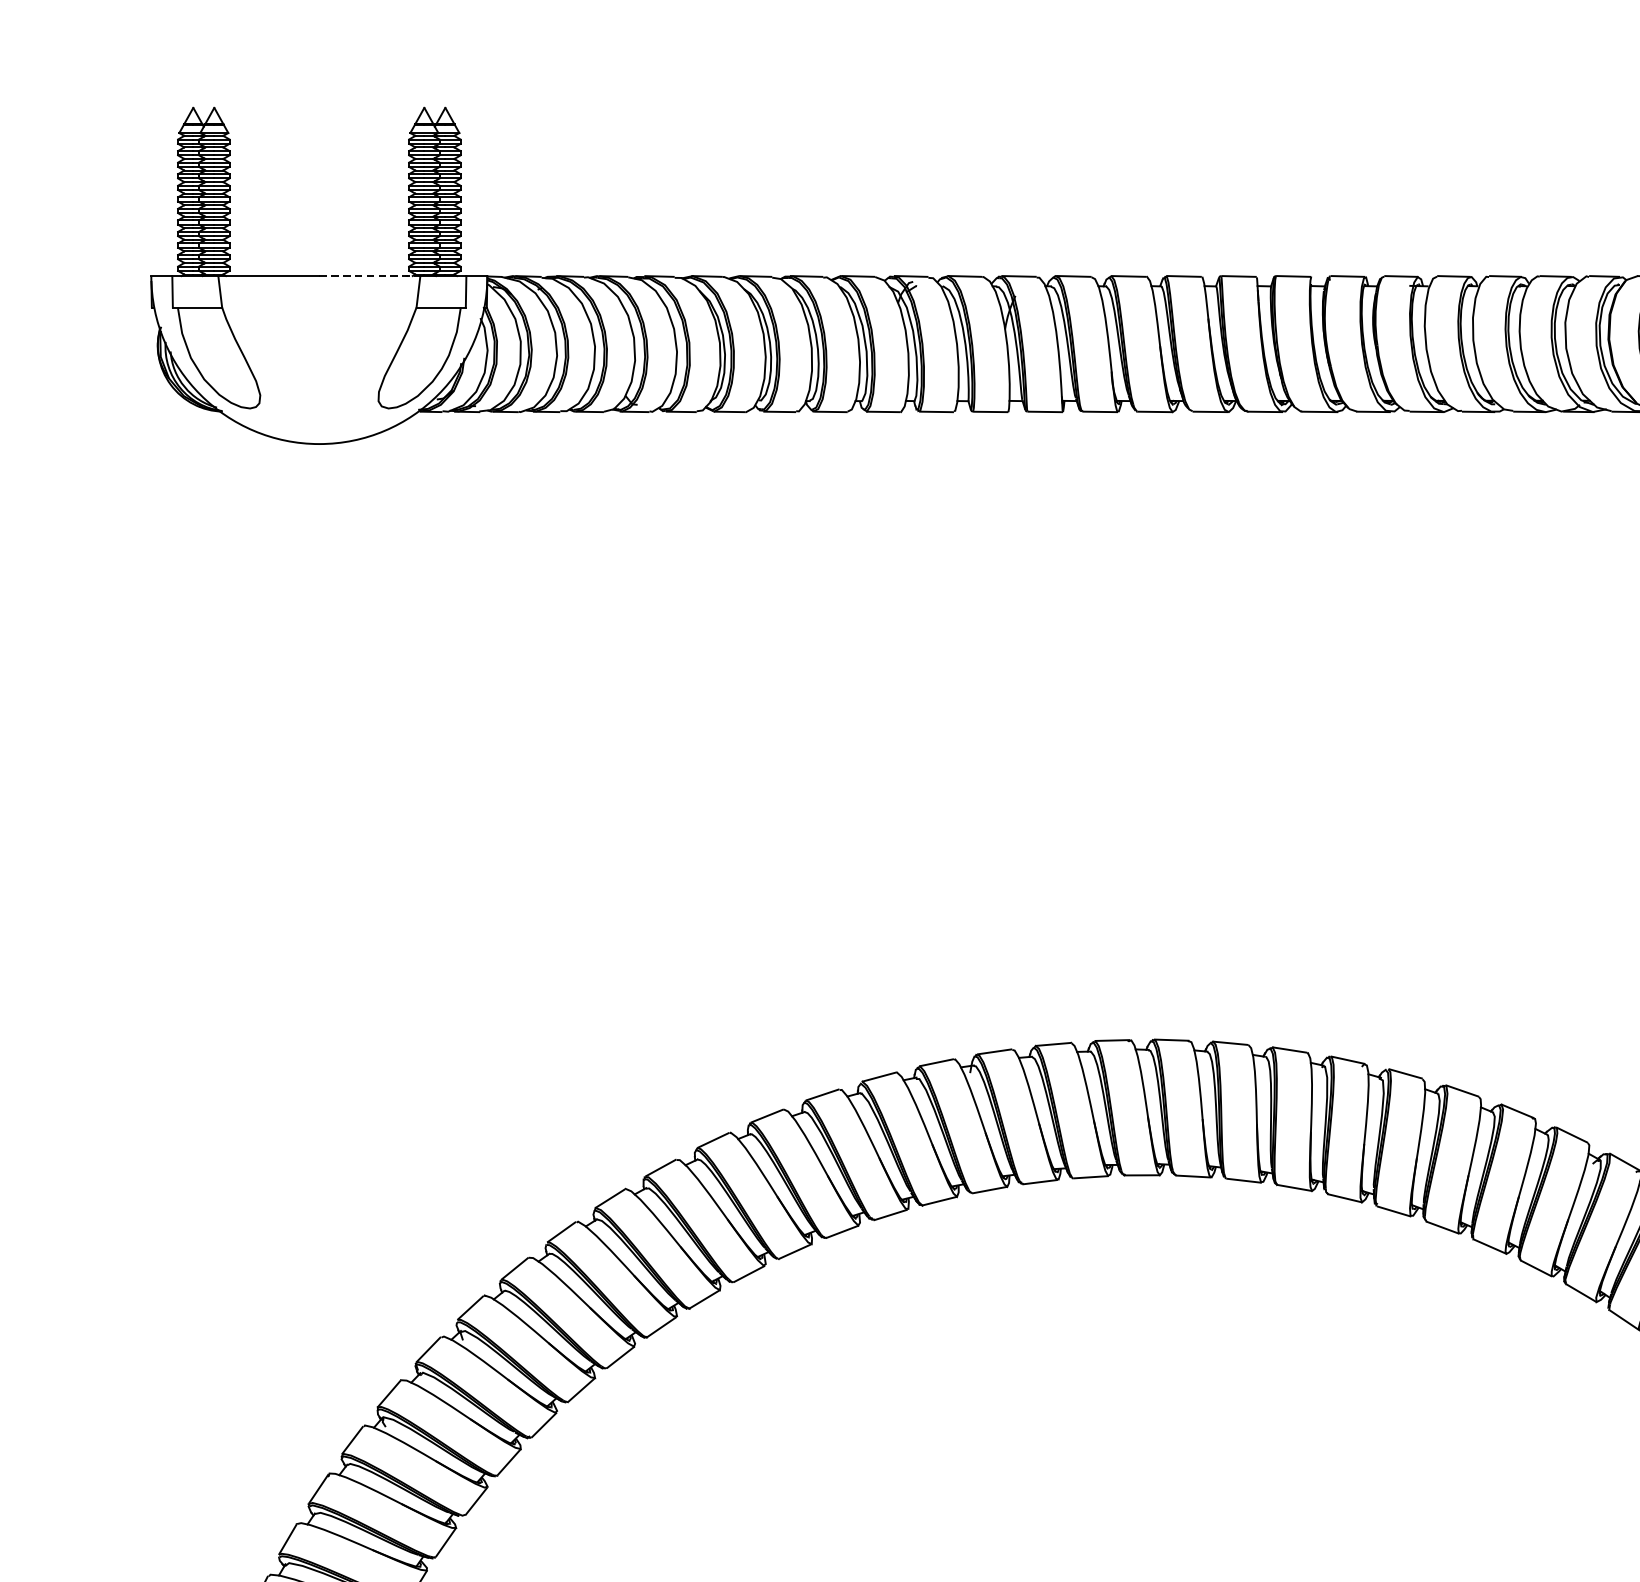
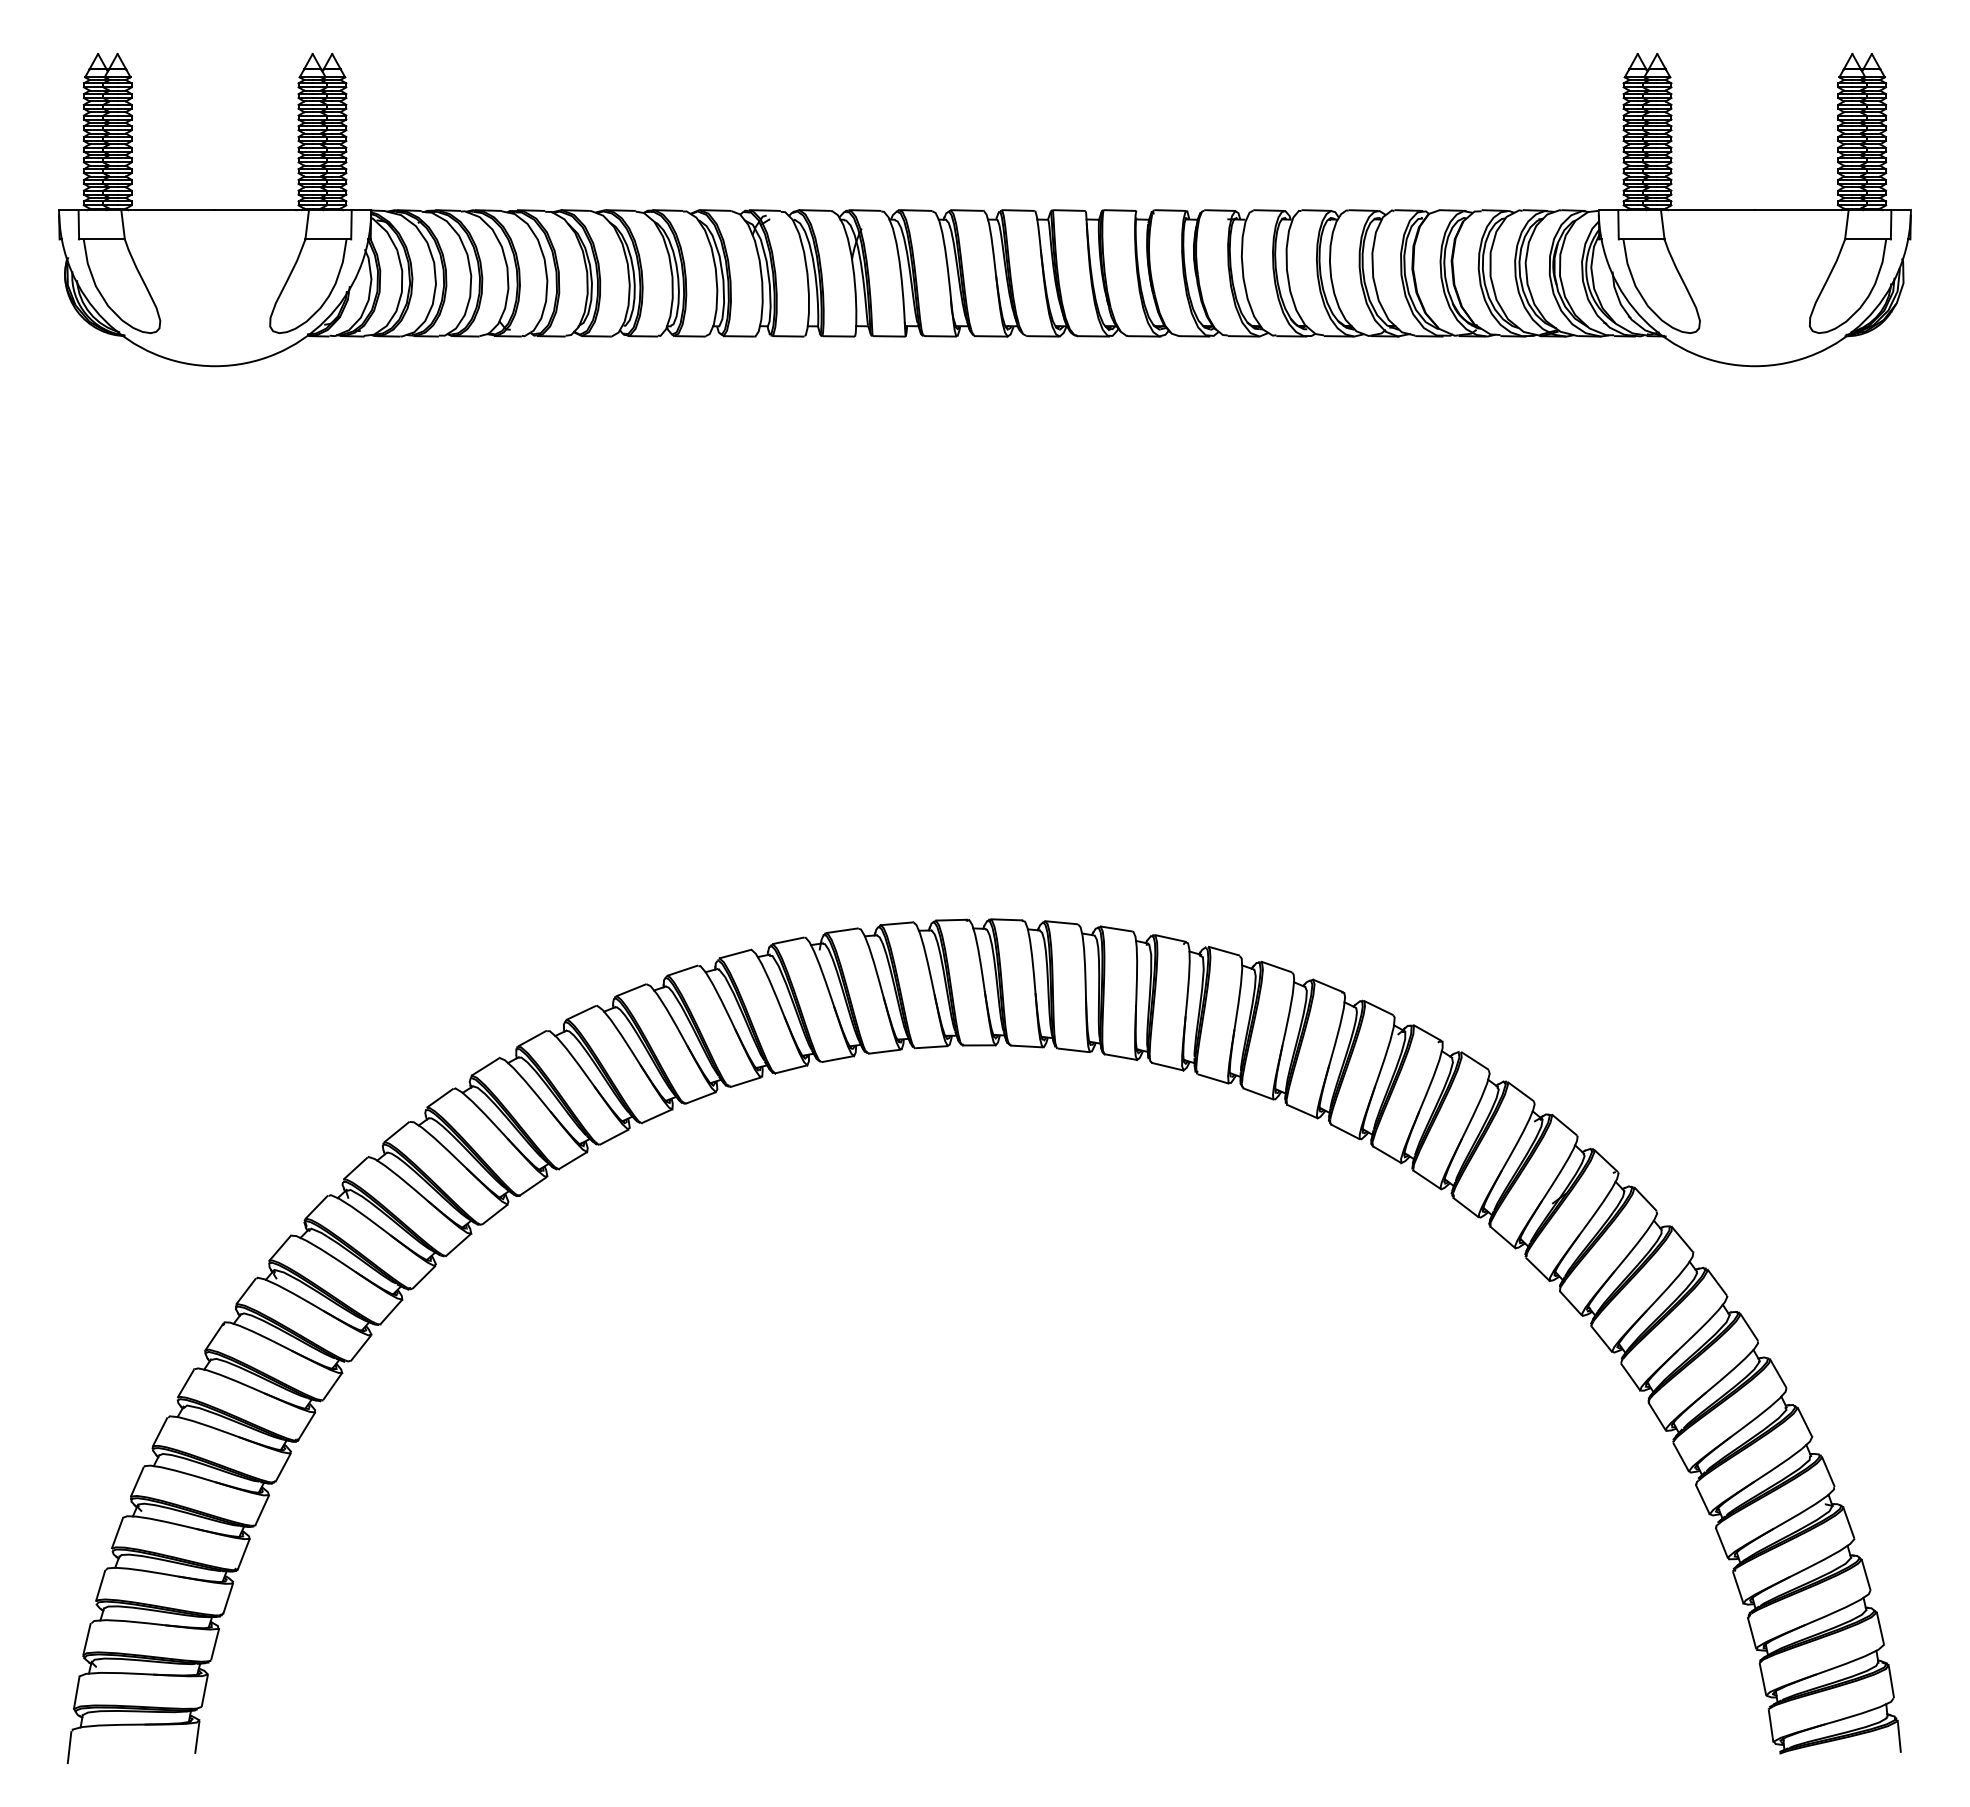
line: (370, 276) -> (262, 210), dashed -> solid

